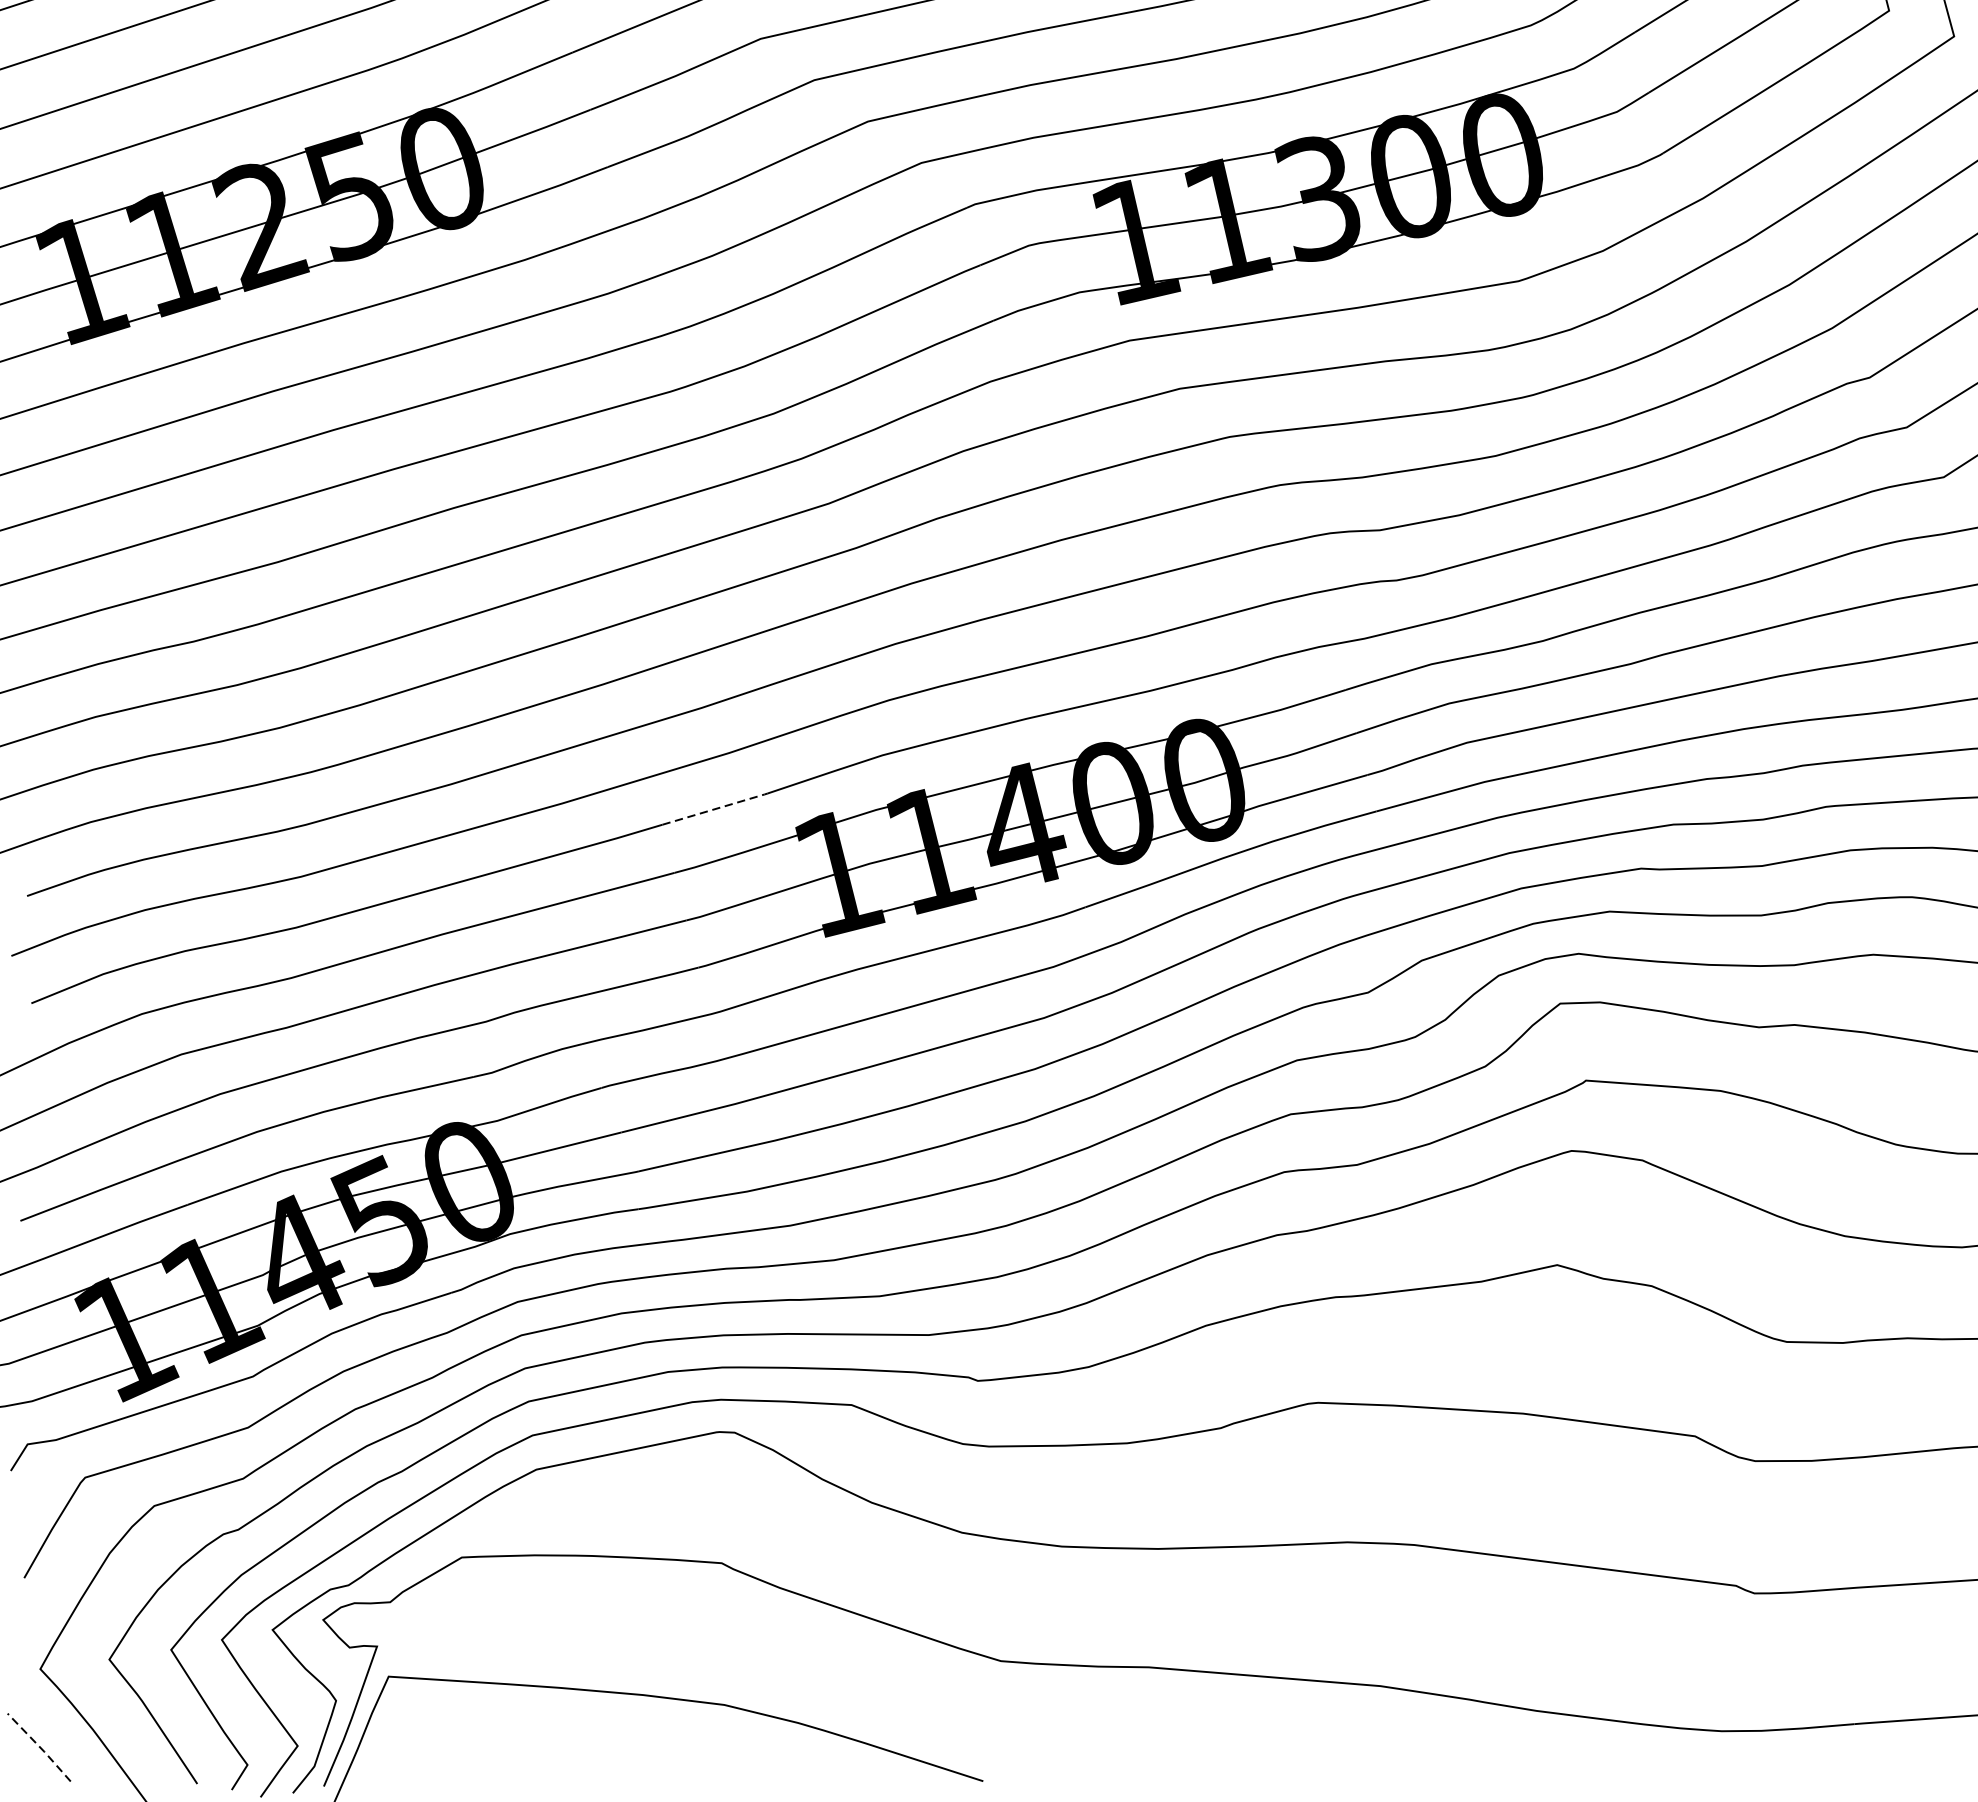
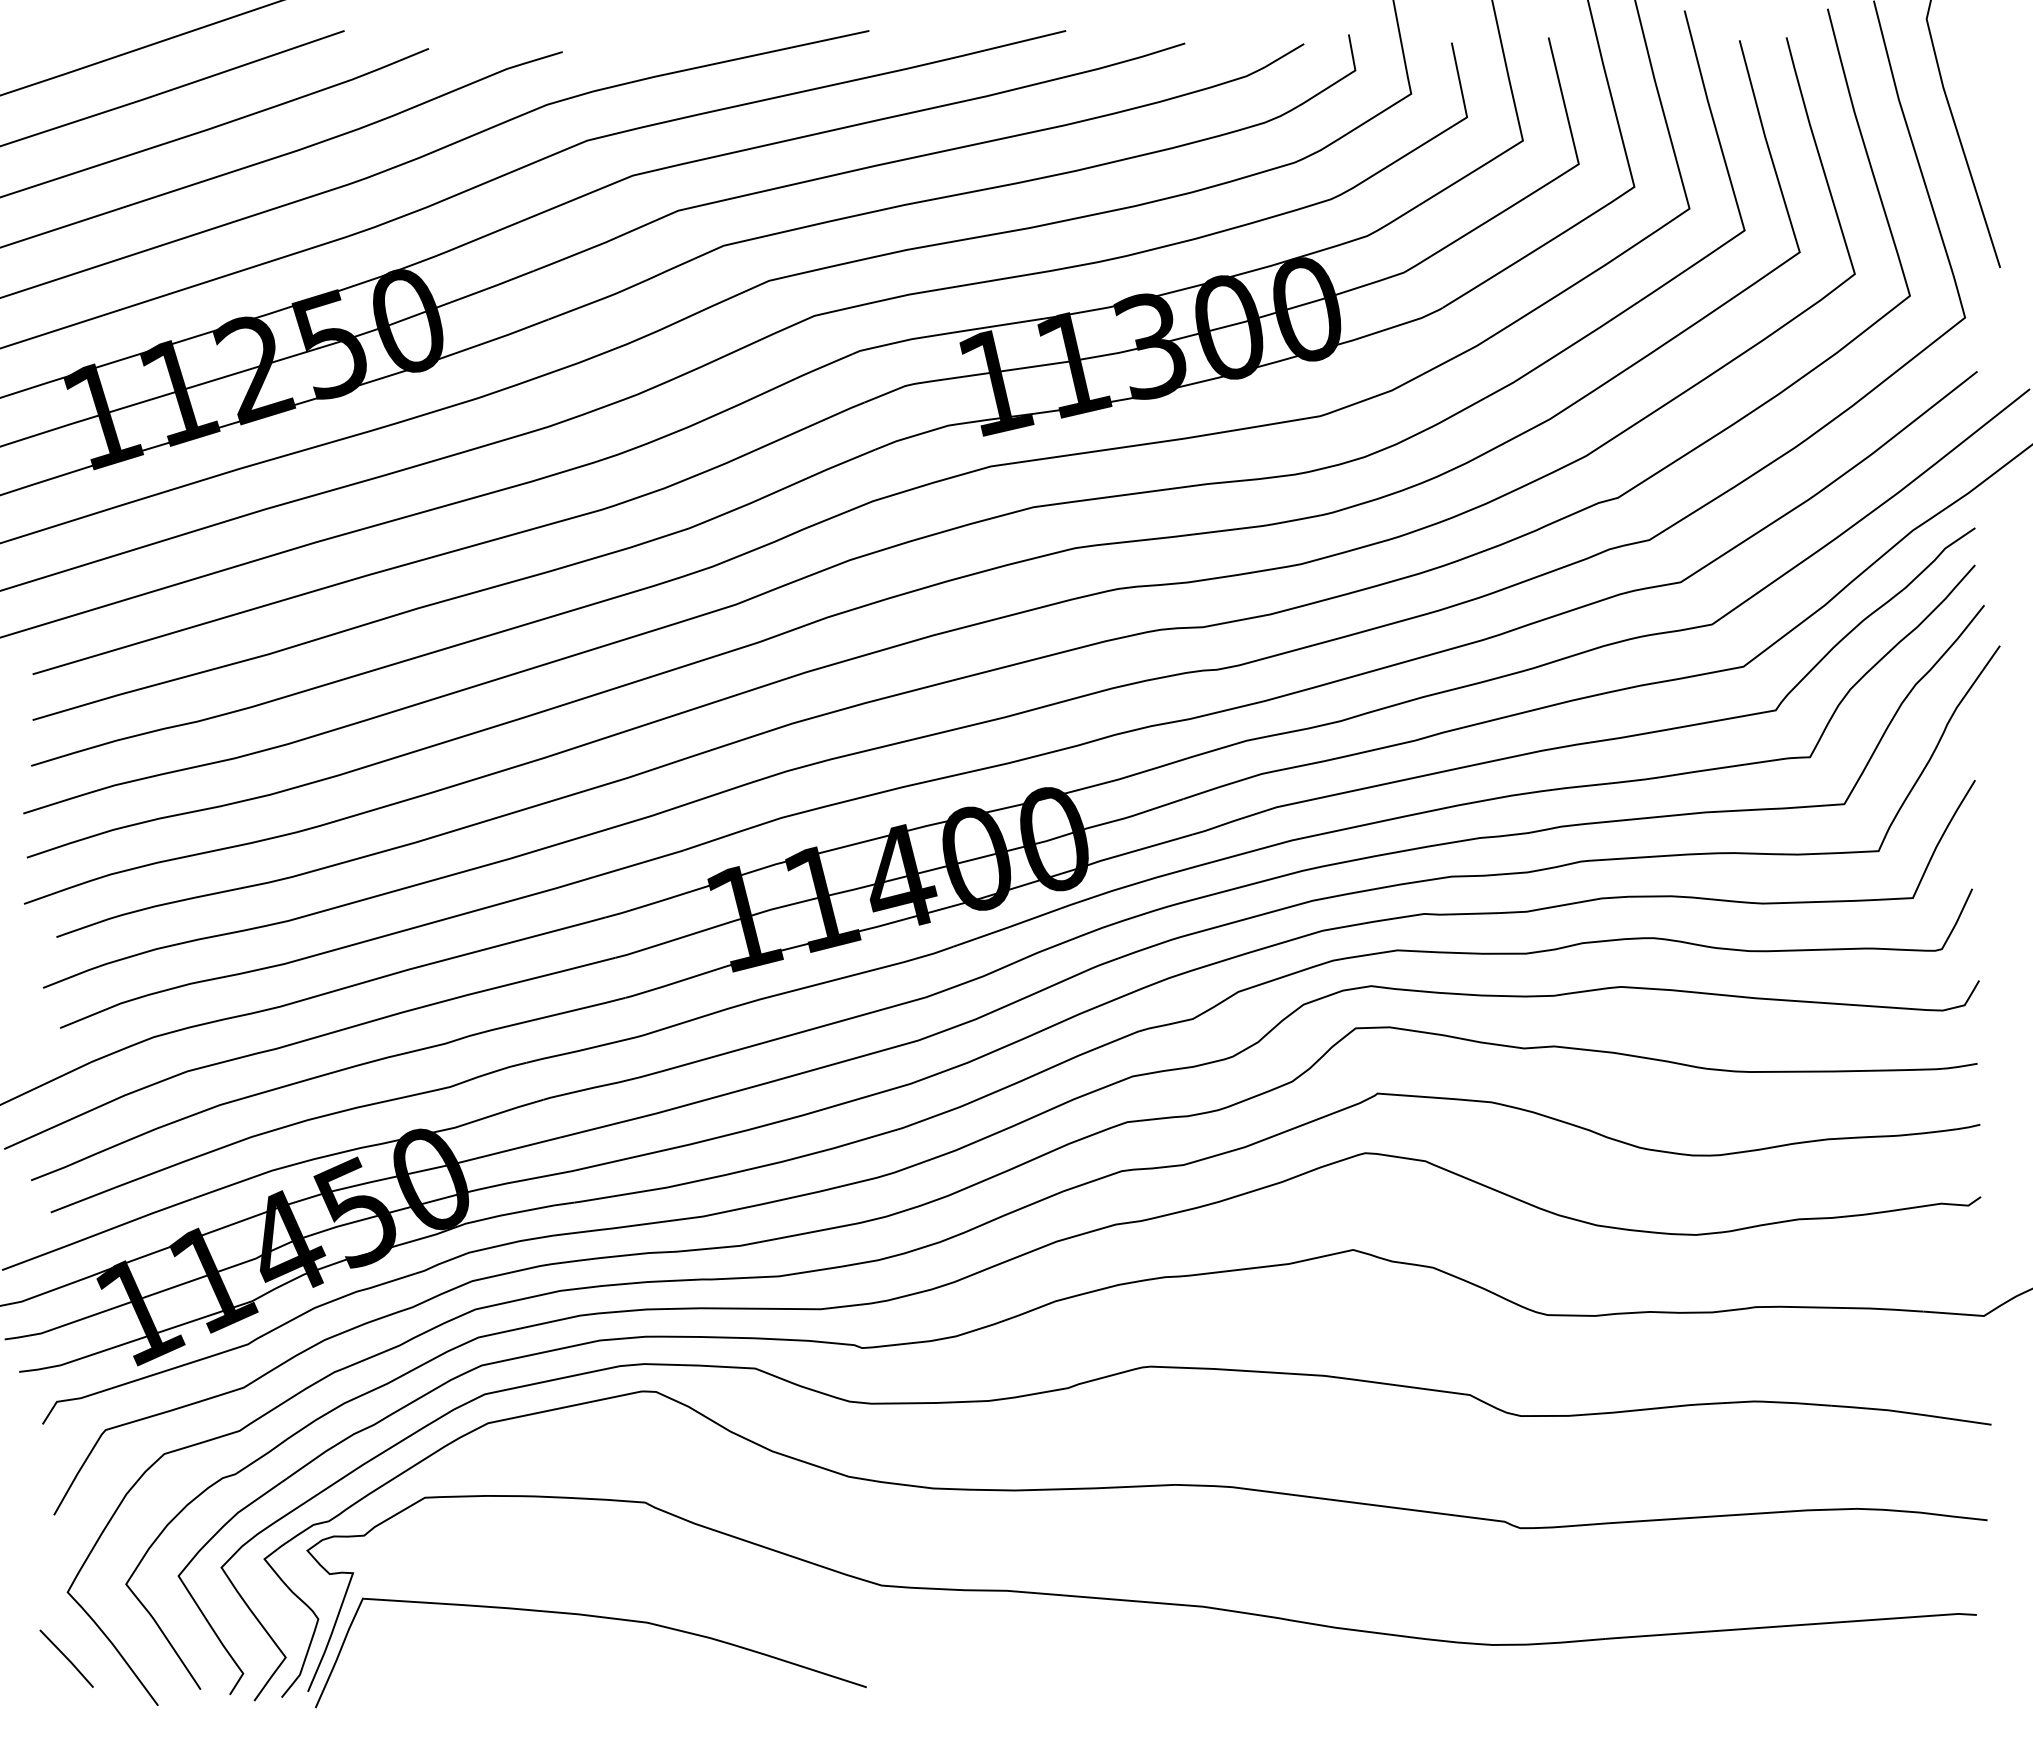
line: (716, 809) -> (640, 863), dashed -> solid
line: (40, 1747) -> (67, 1658), dashed -> solid

